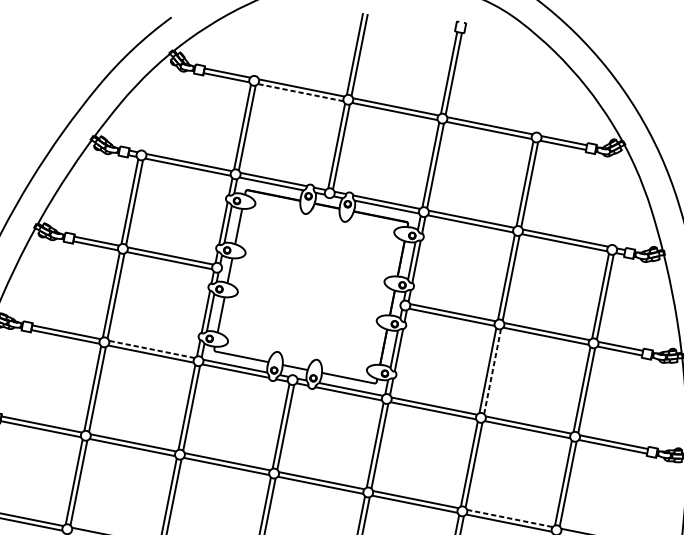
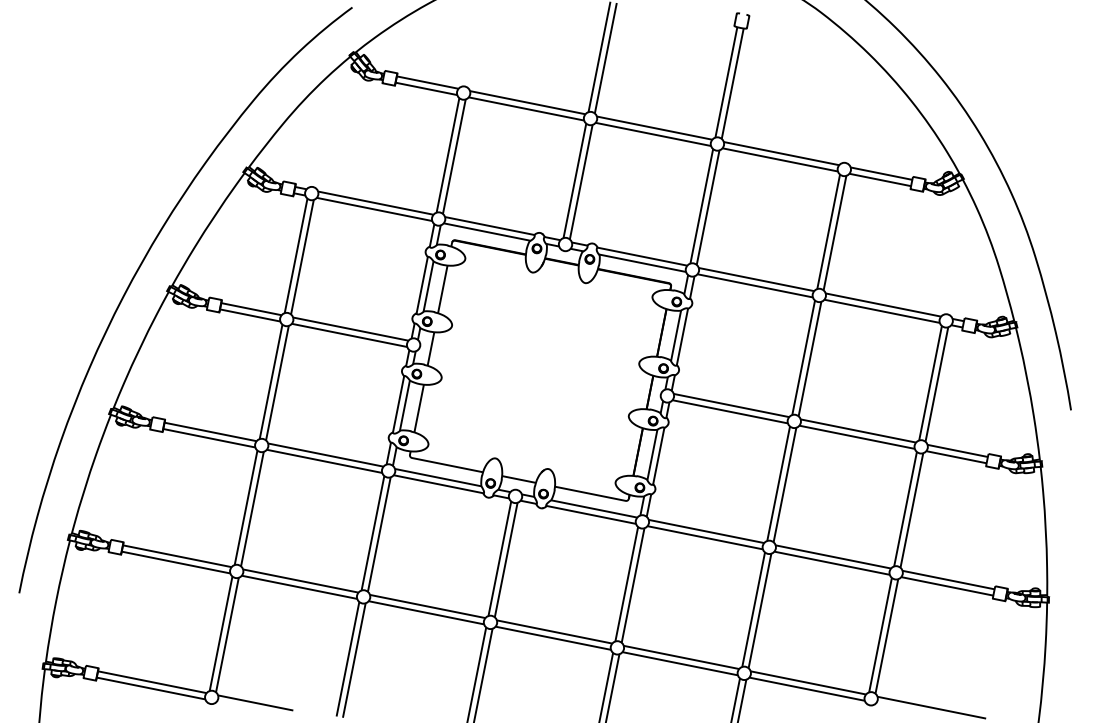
line: (300, 92) -> (526, 108), dashed -> solid
line: (151, 349) -> (325, 455), dashed -> solid
line: (492, 371) -> (785, 484), dashed -> solid
line: (510, 518) -> (808, 682), dashed -> solid

